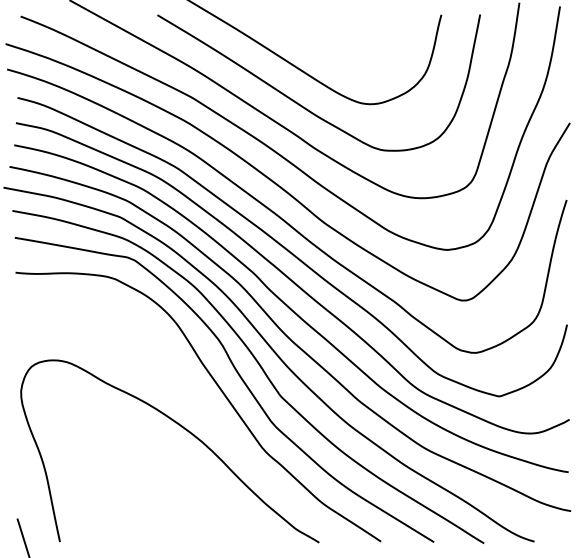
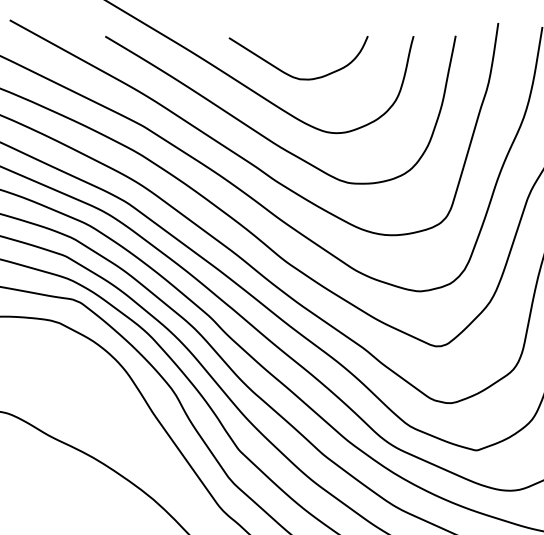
curve: (328, 50) -> (291, 74), added

